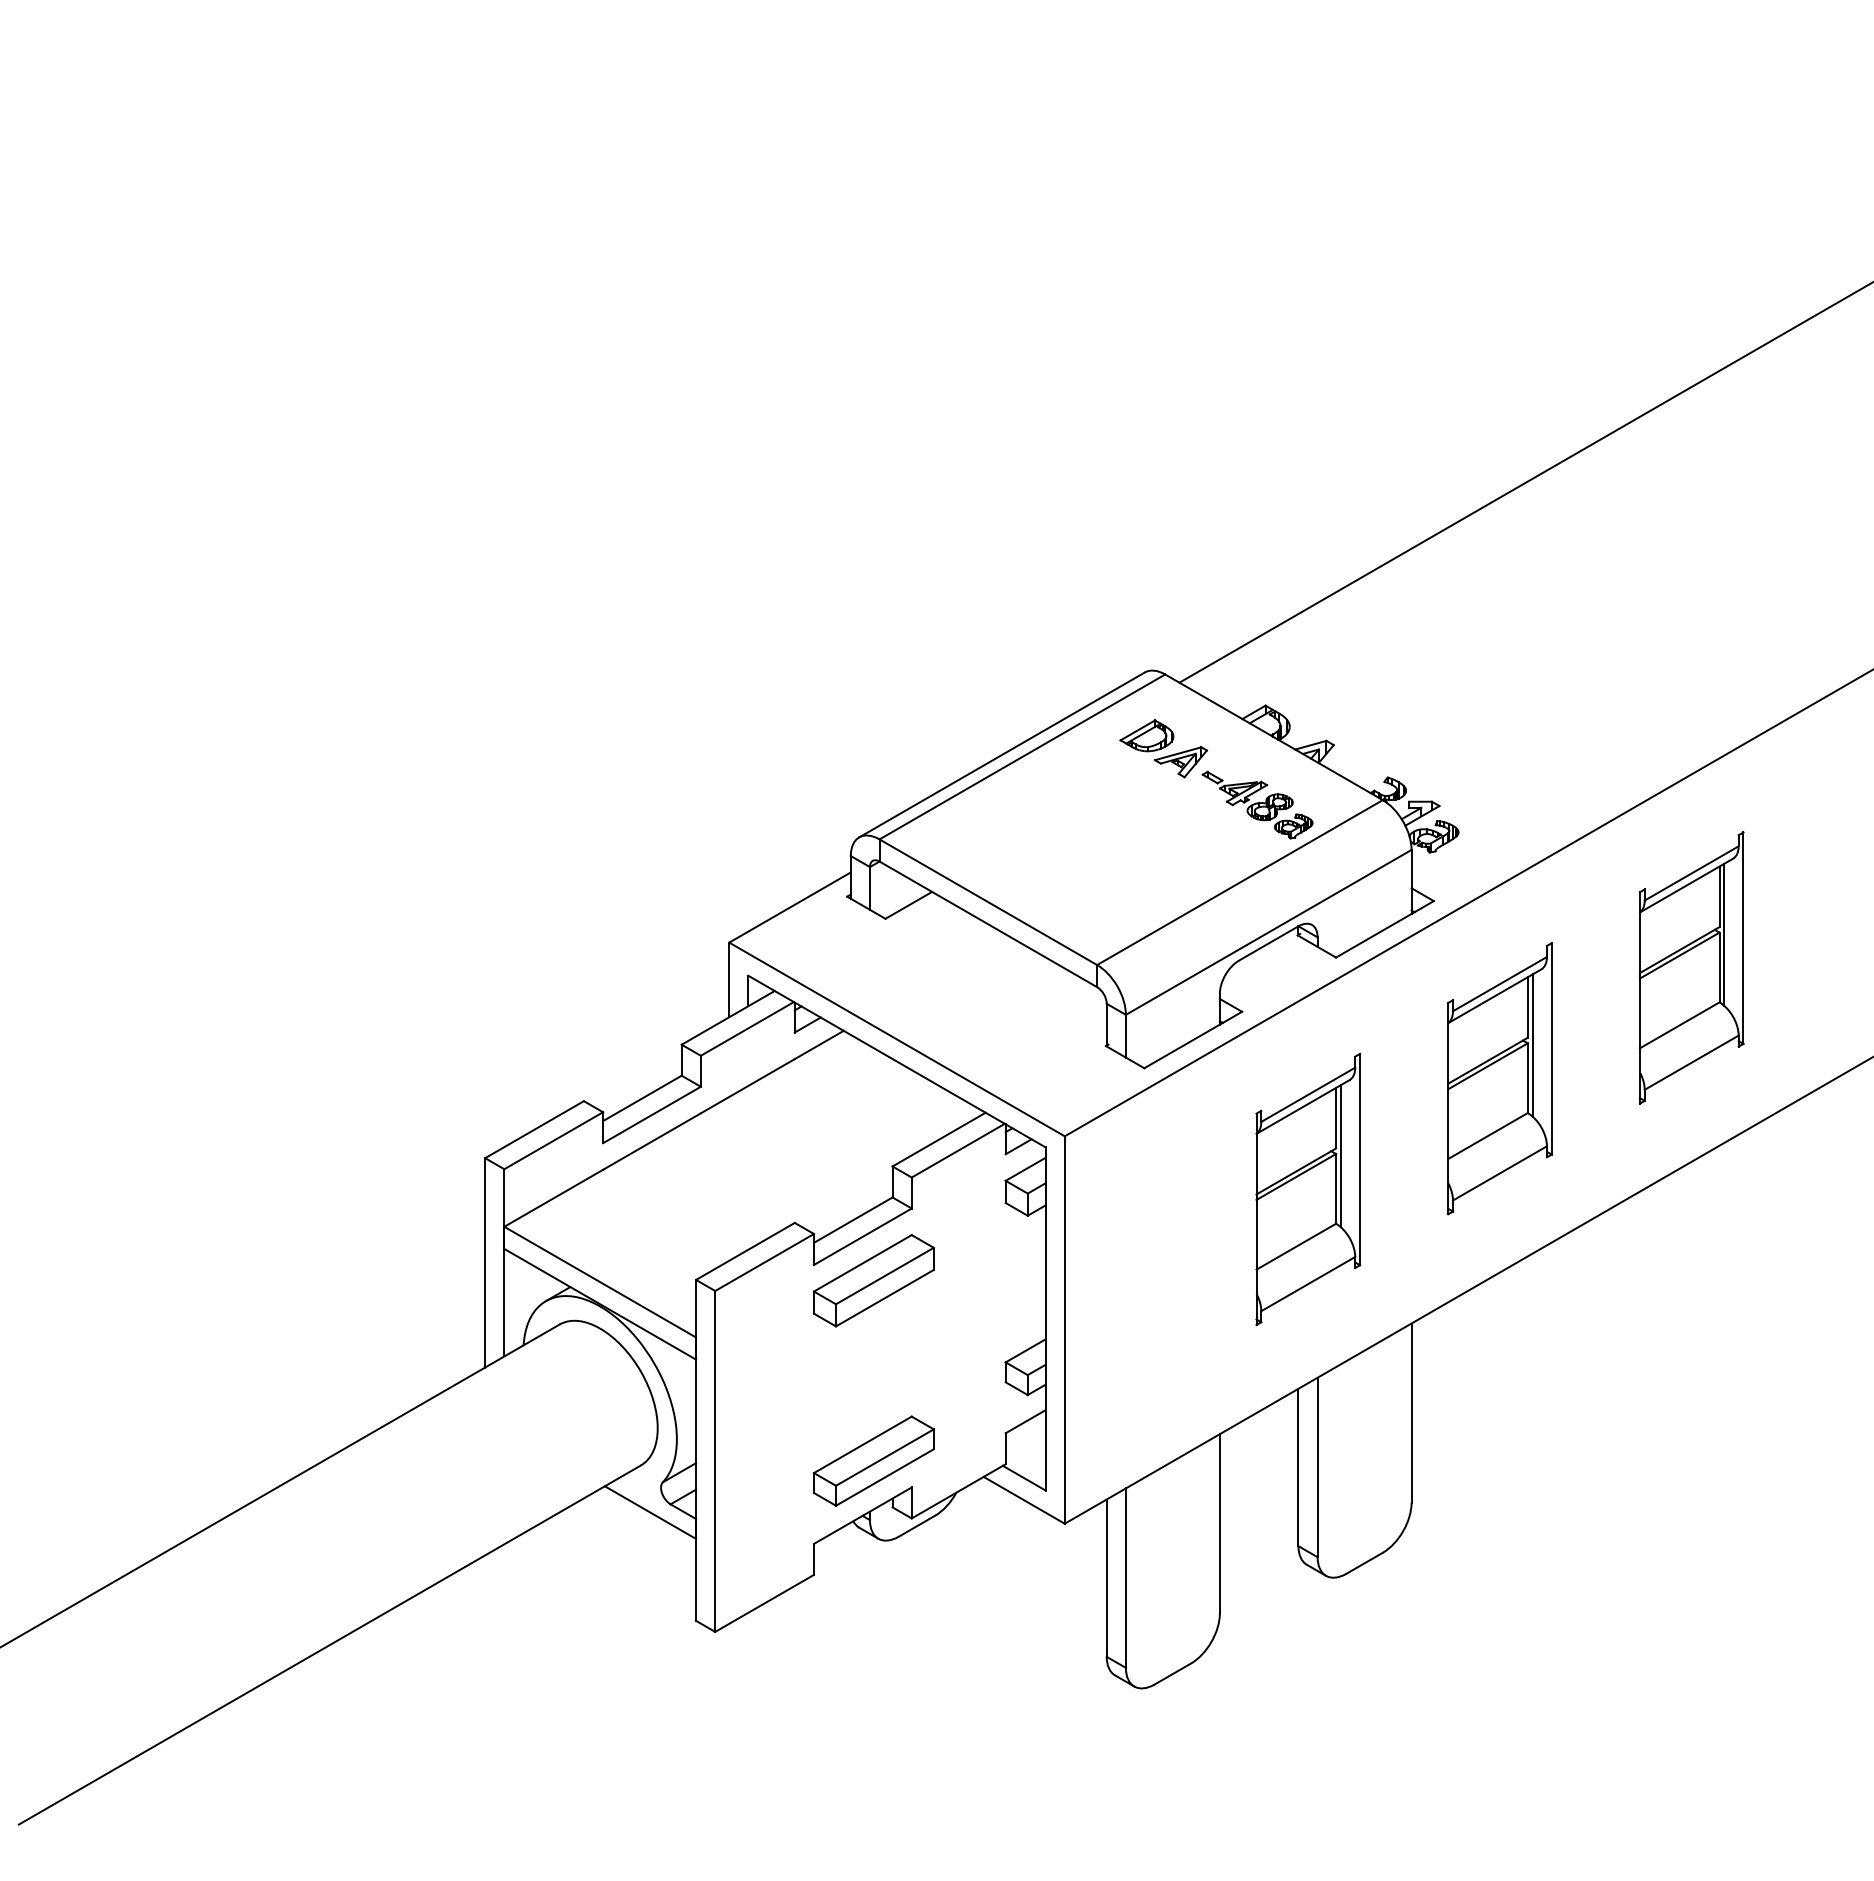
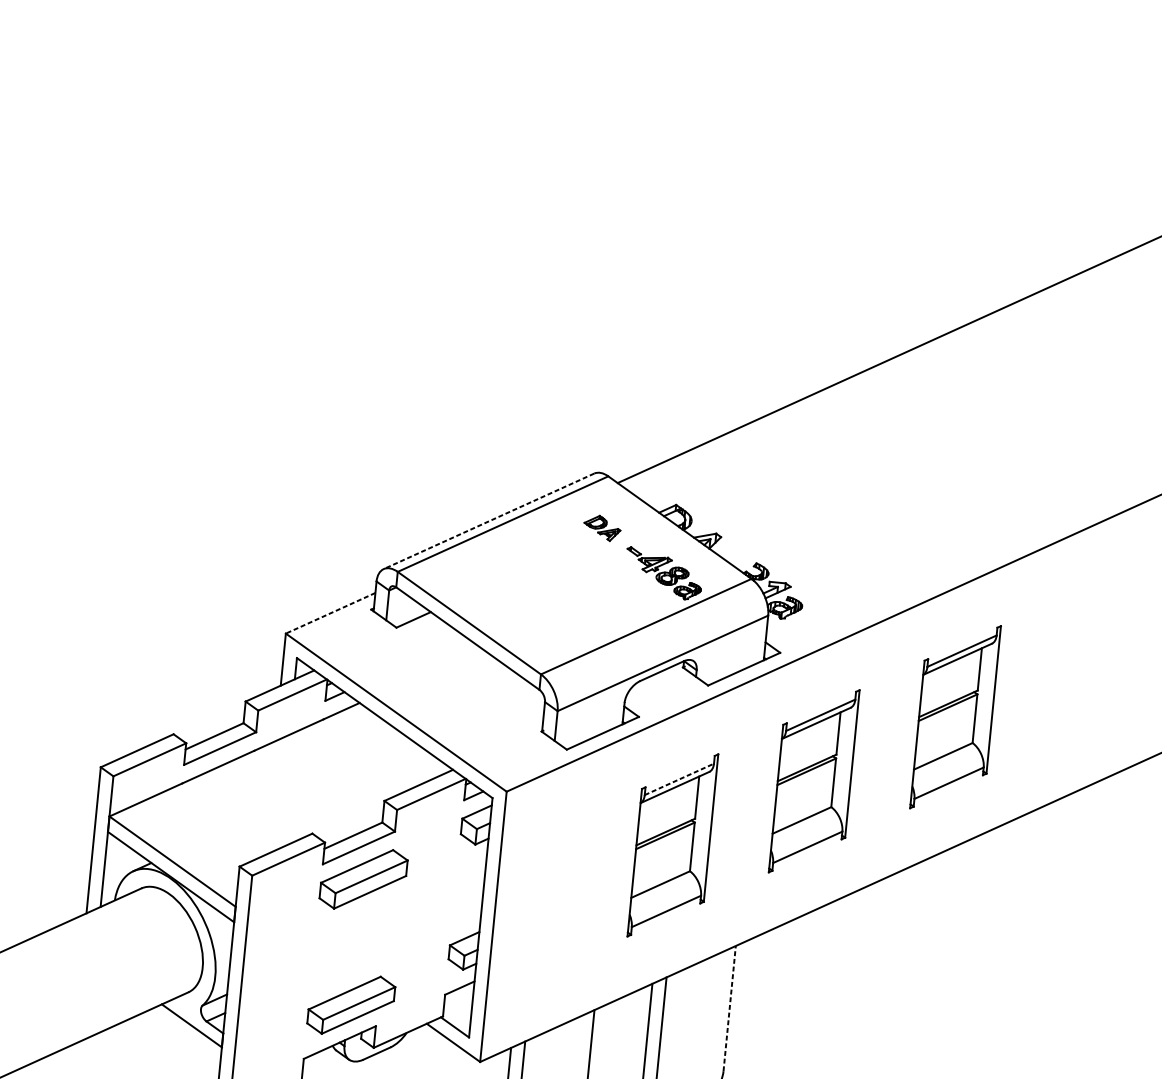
part: (1163, 748) -> (602, 527), size x0.6
line: (1002, 754) -> (489, 521), solid -> dashed
line: (789, 907) -> (330, 613), solid -> dashed
line: (1724, 934) -> (980, 696), removed
line: (1532, 1045) -> (839, 760), removed
line: (1308, 1094) -> (679, 779), solid -> dashed
line: (1340, 1156) -> (697, 824), removed
line: (1411, 1413) -> (729, 1008), solid -> dashed

